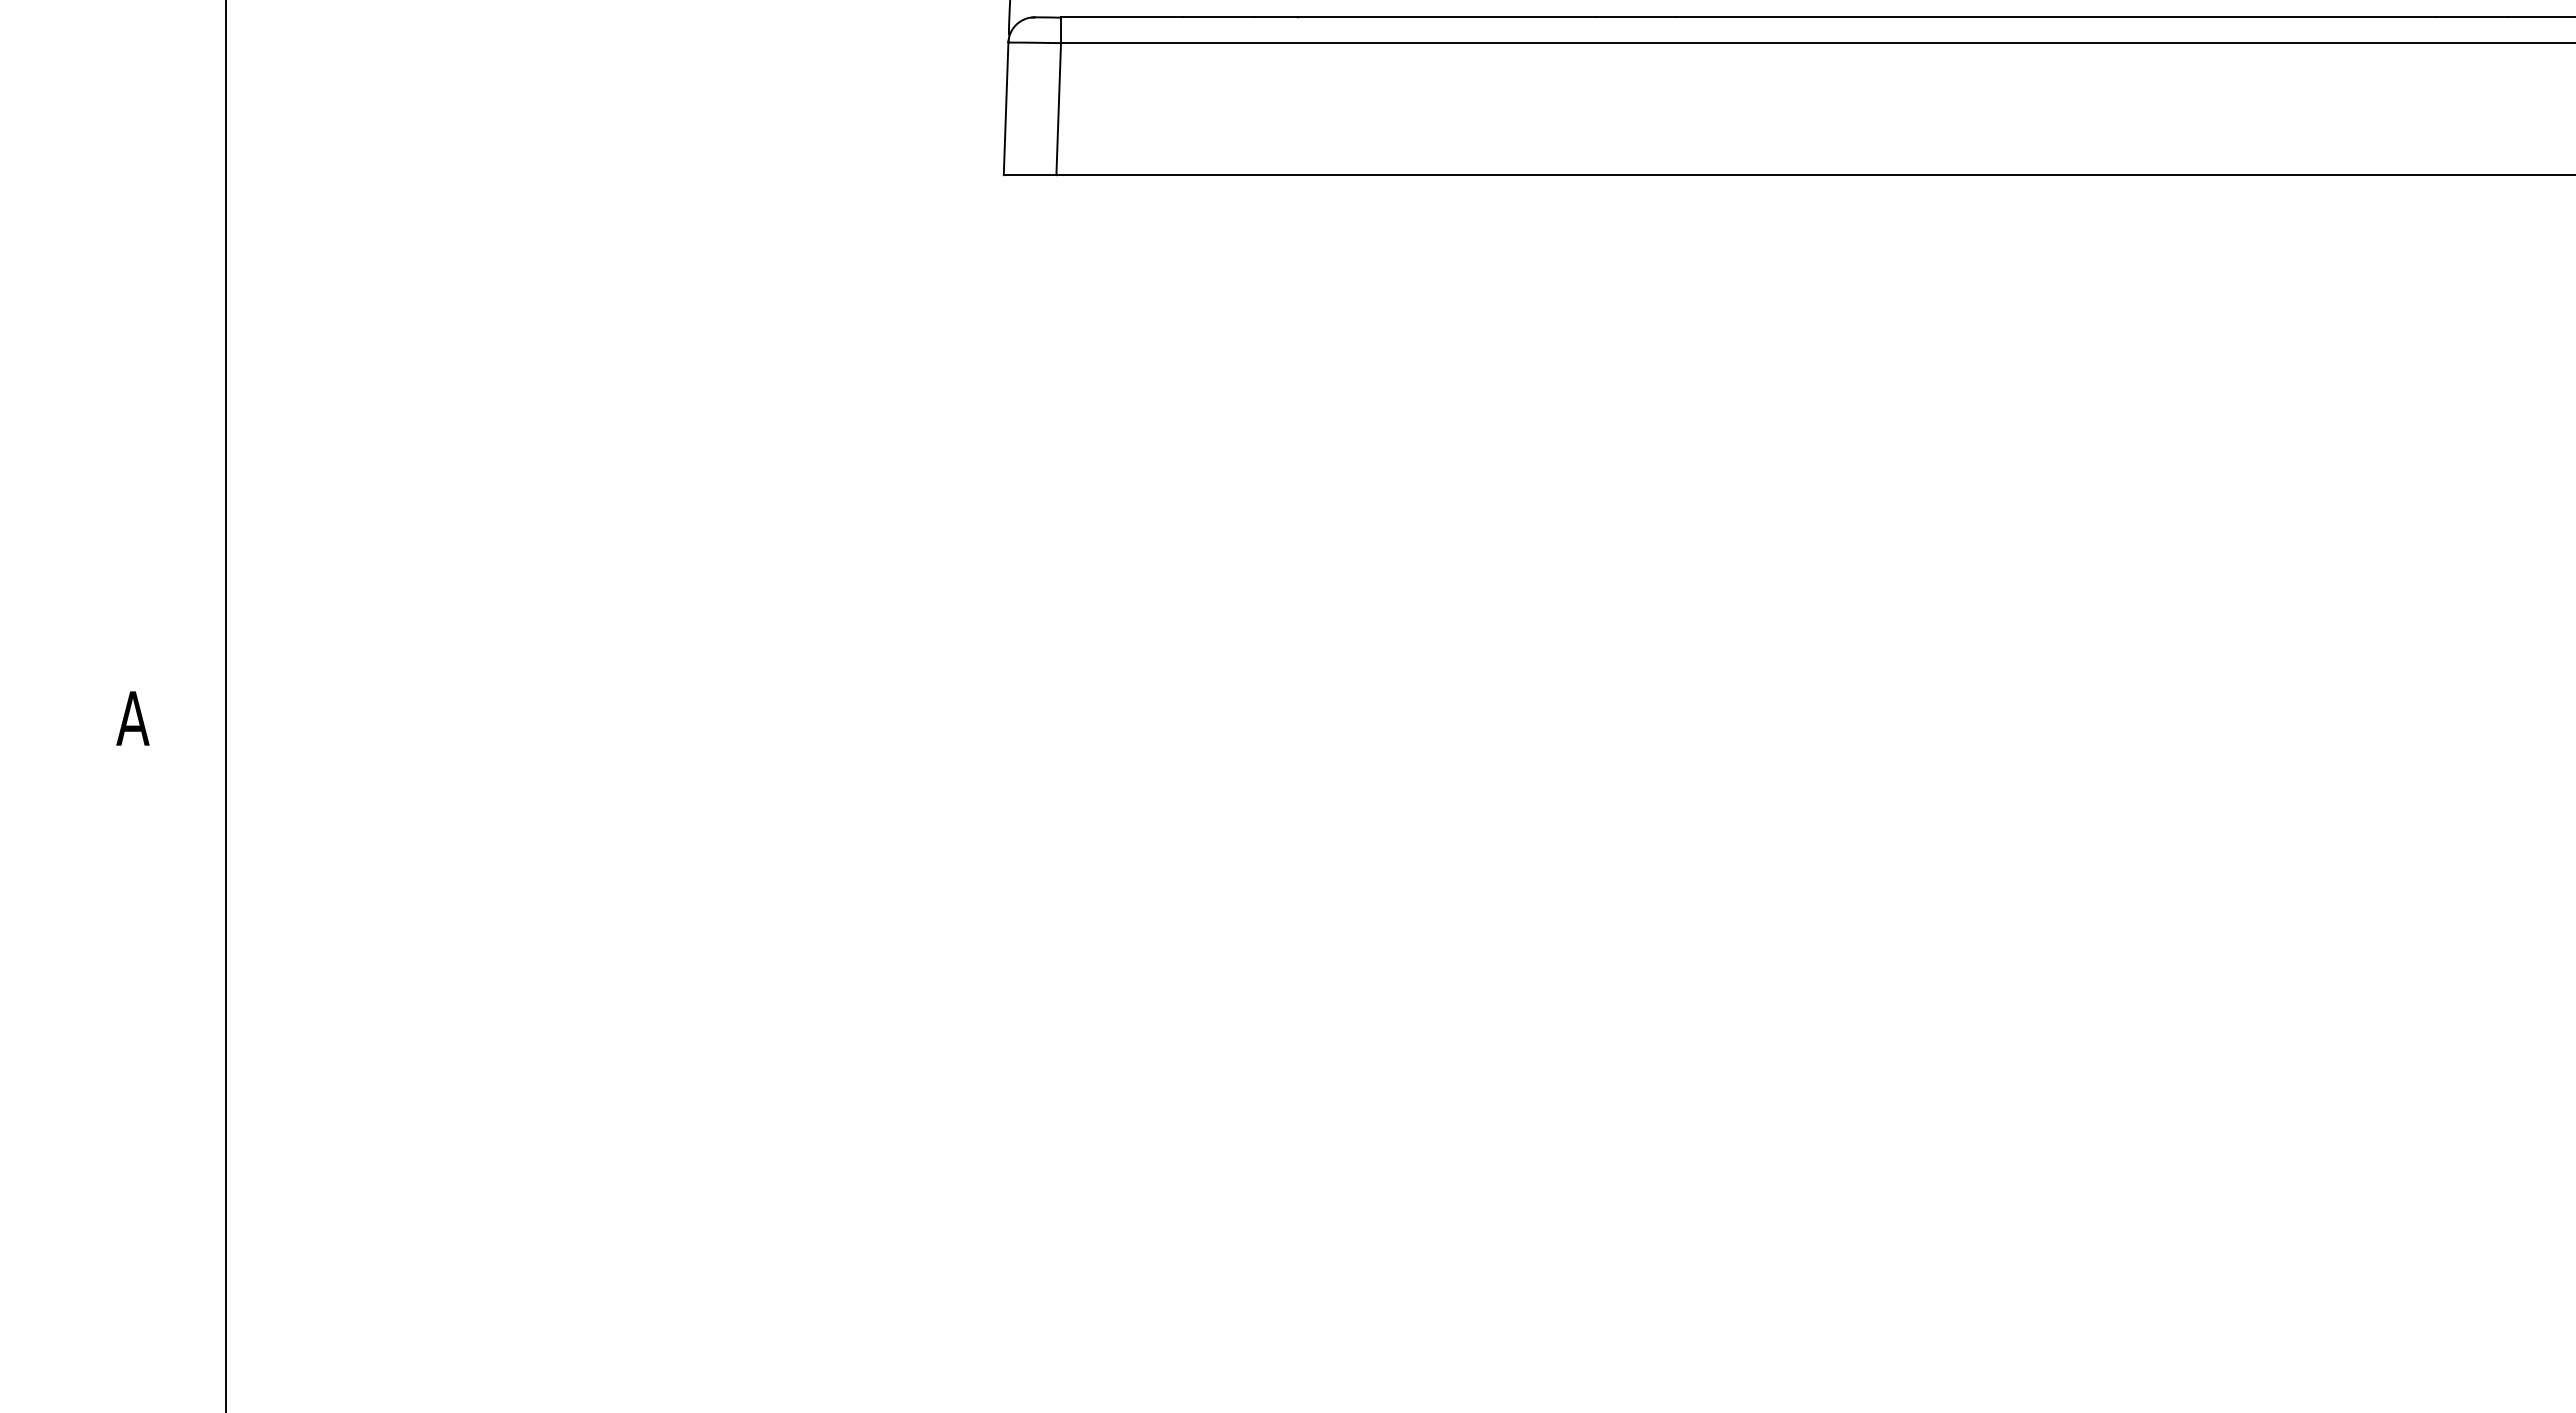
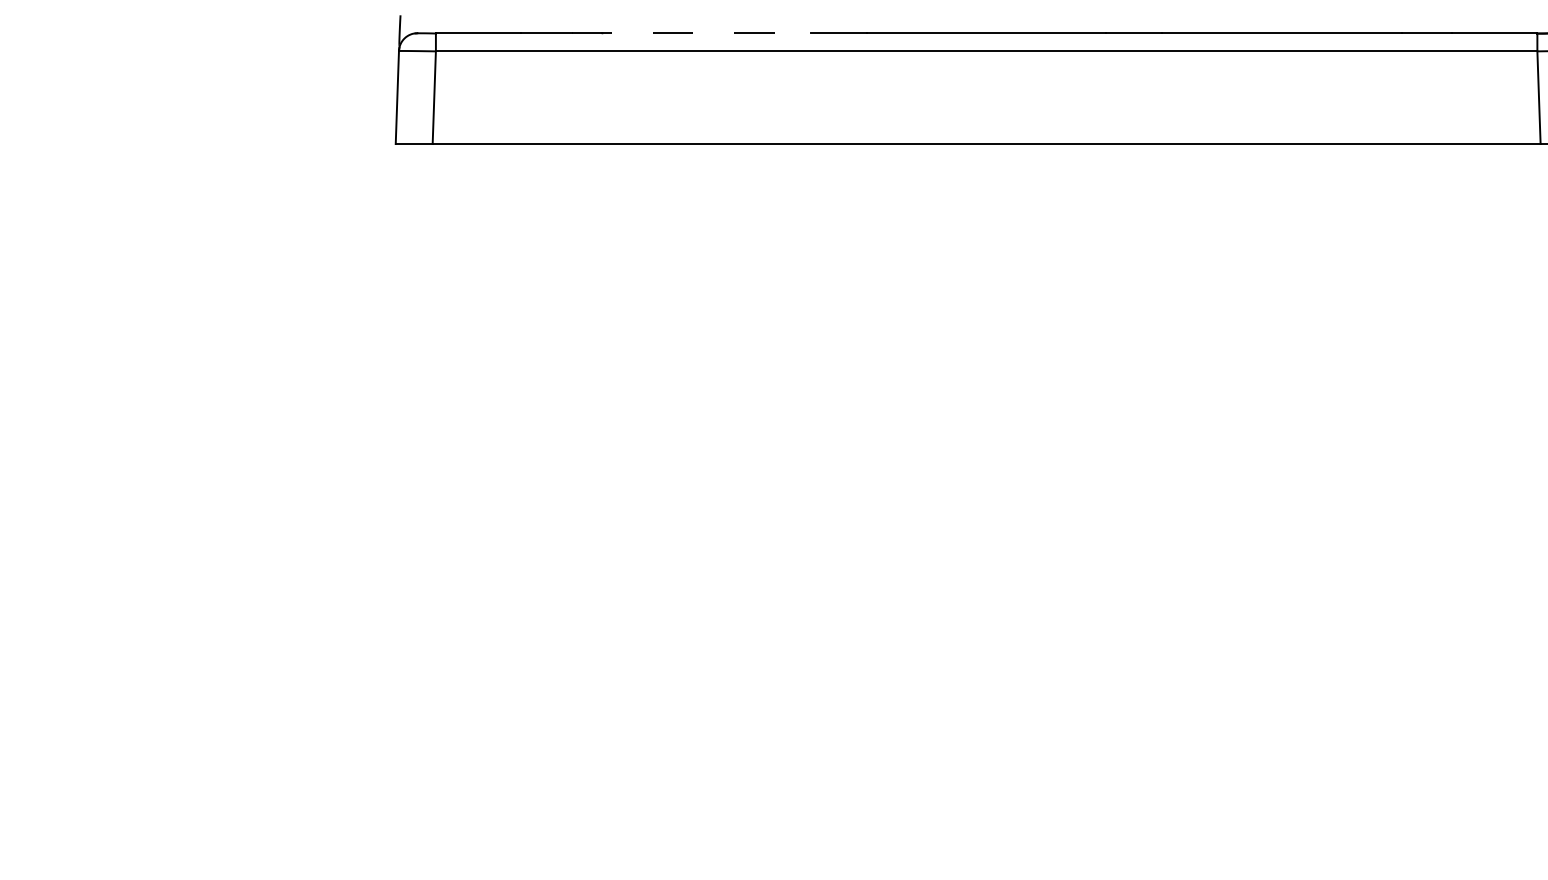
line: (1425, 17) -> (691, 33), solid -> dashed

